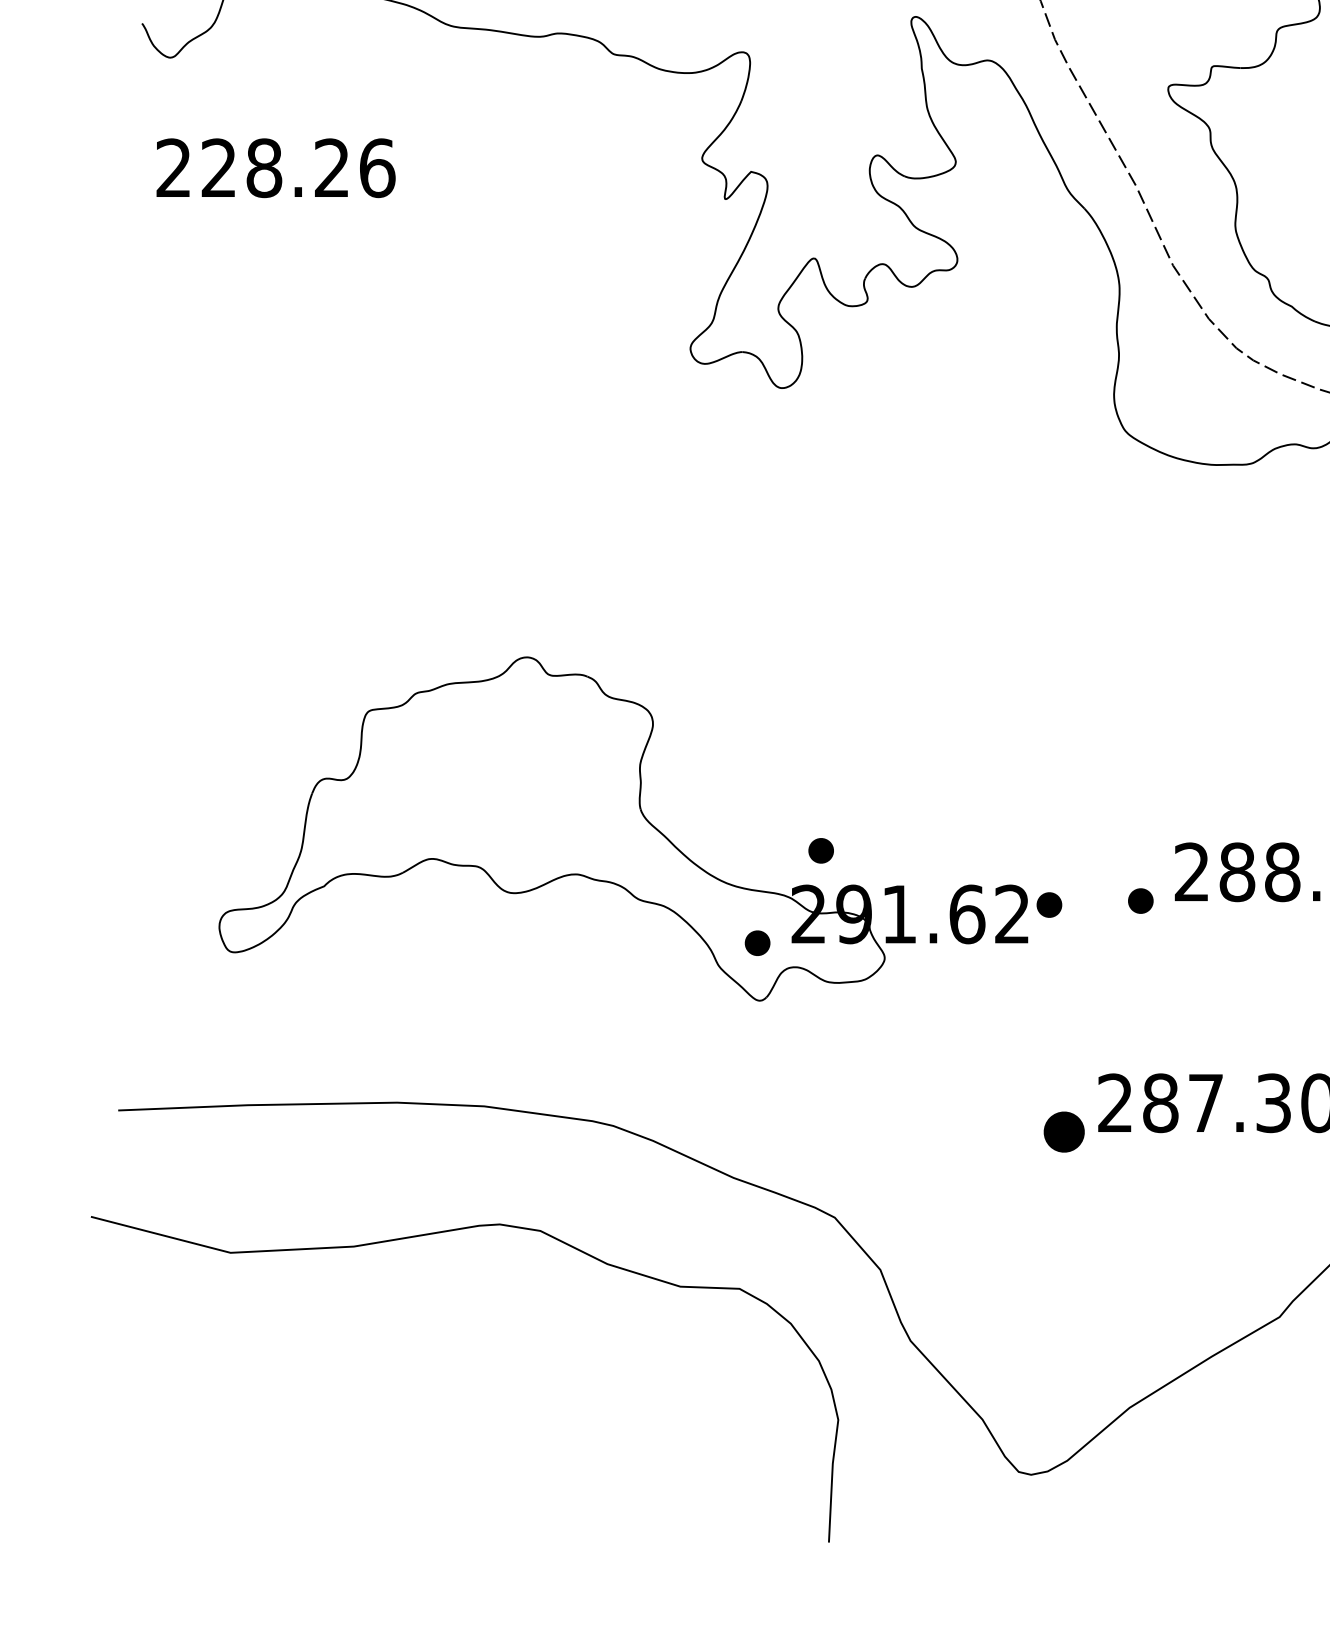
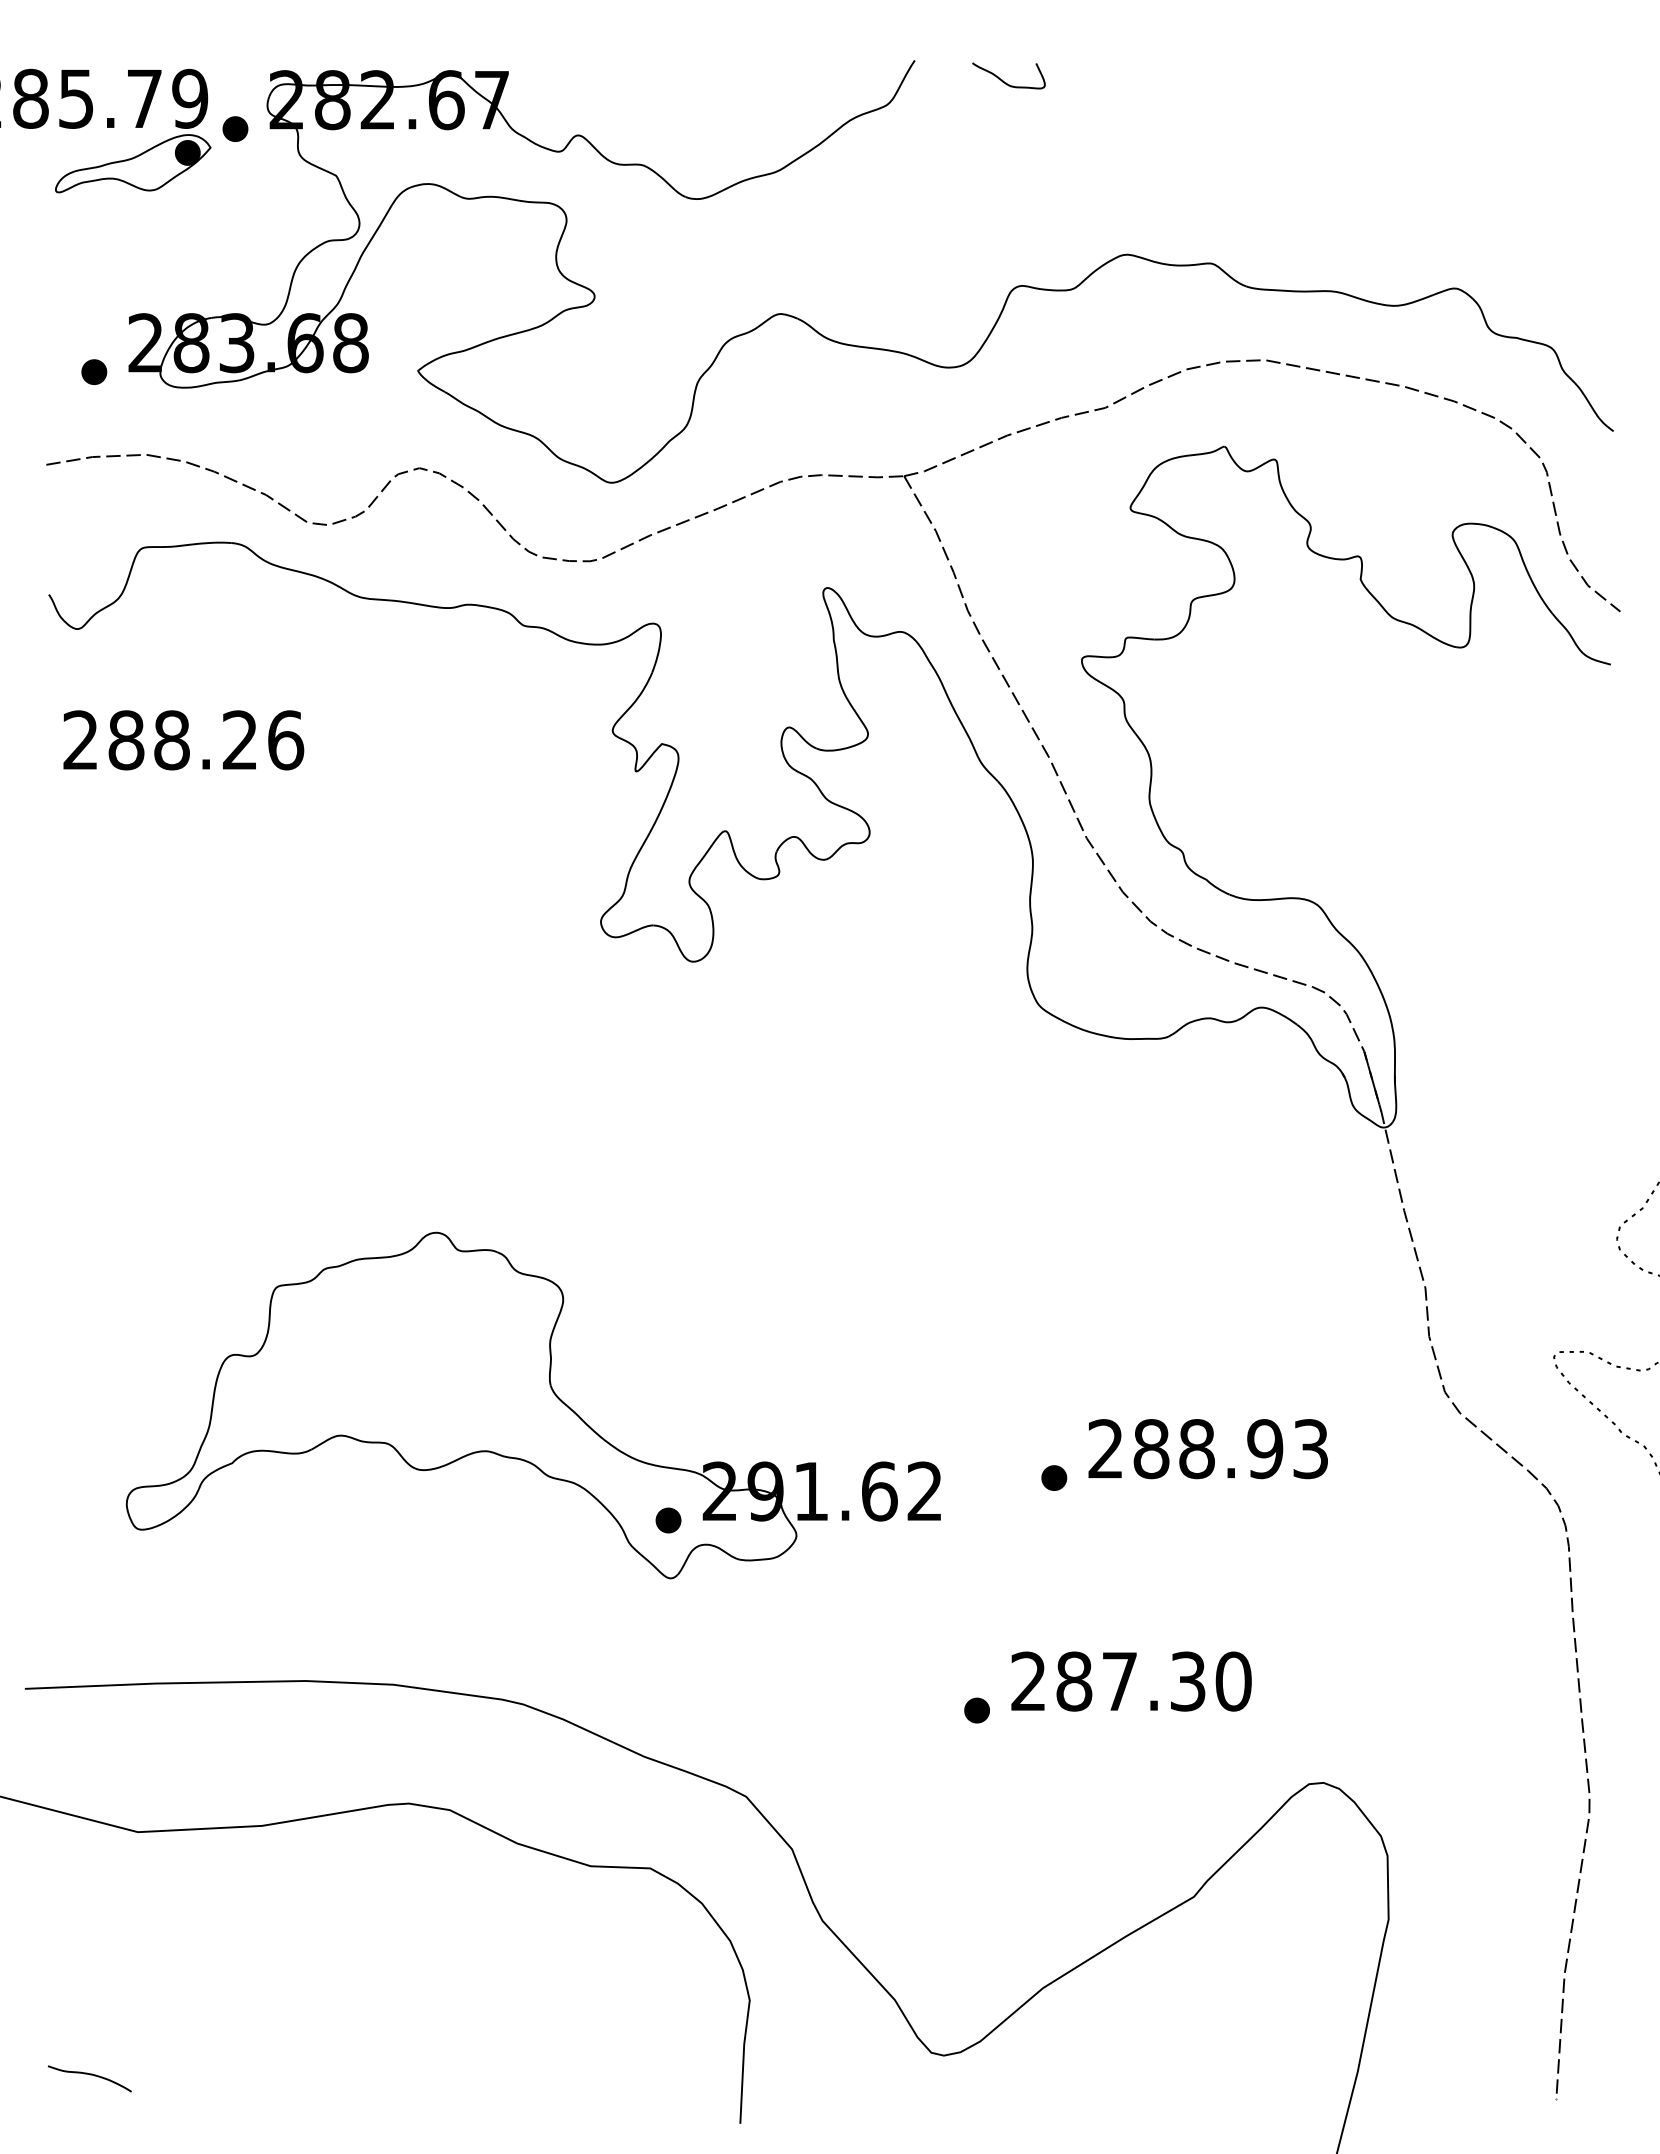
text: (219, 168) -> (126, 740), 228.26 -> 288.26
part: (821, 850) -> (732, 1427), removed
part: (1049, 904) -> (962, 1481), removed
part: (1063, 1131) -> (976, 1710), size x0.62
curve: (183, 1494) -> (90, 2075), added

